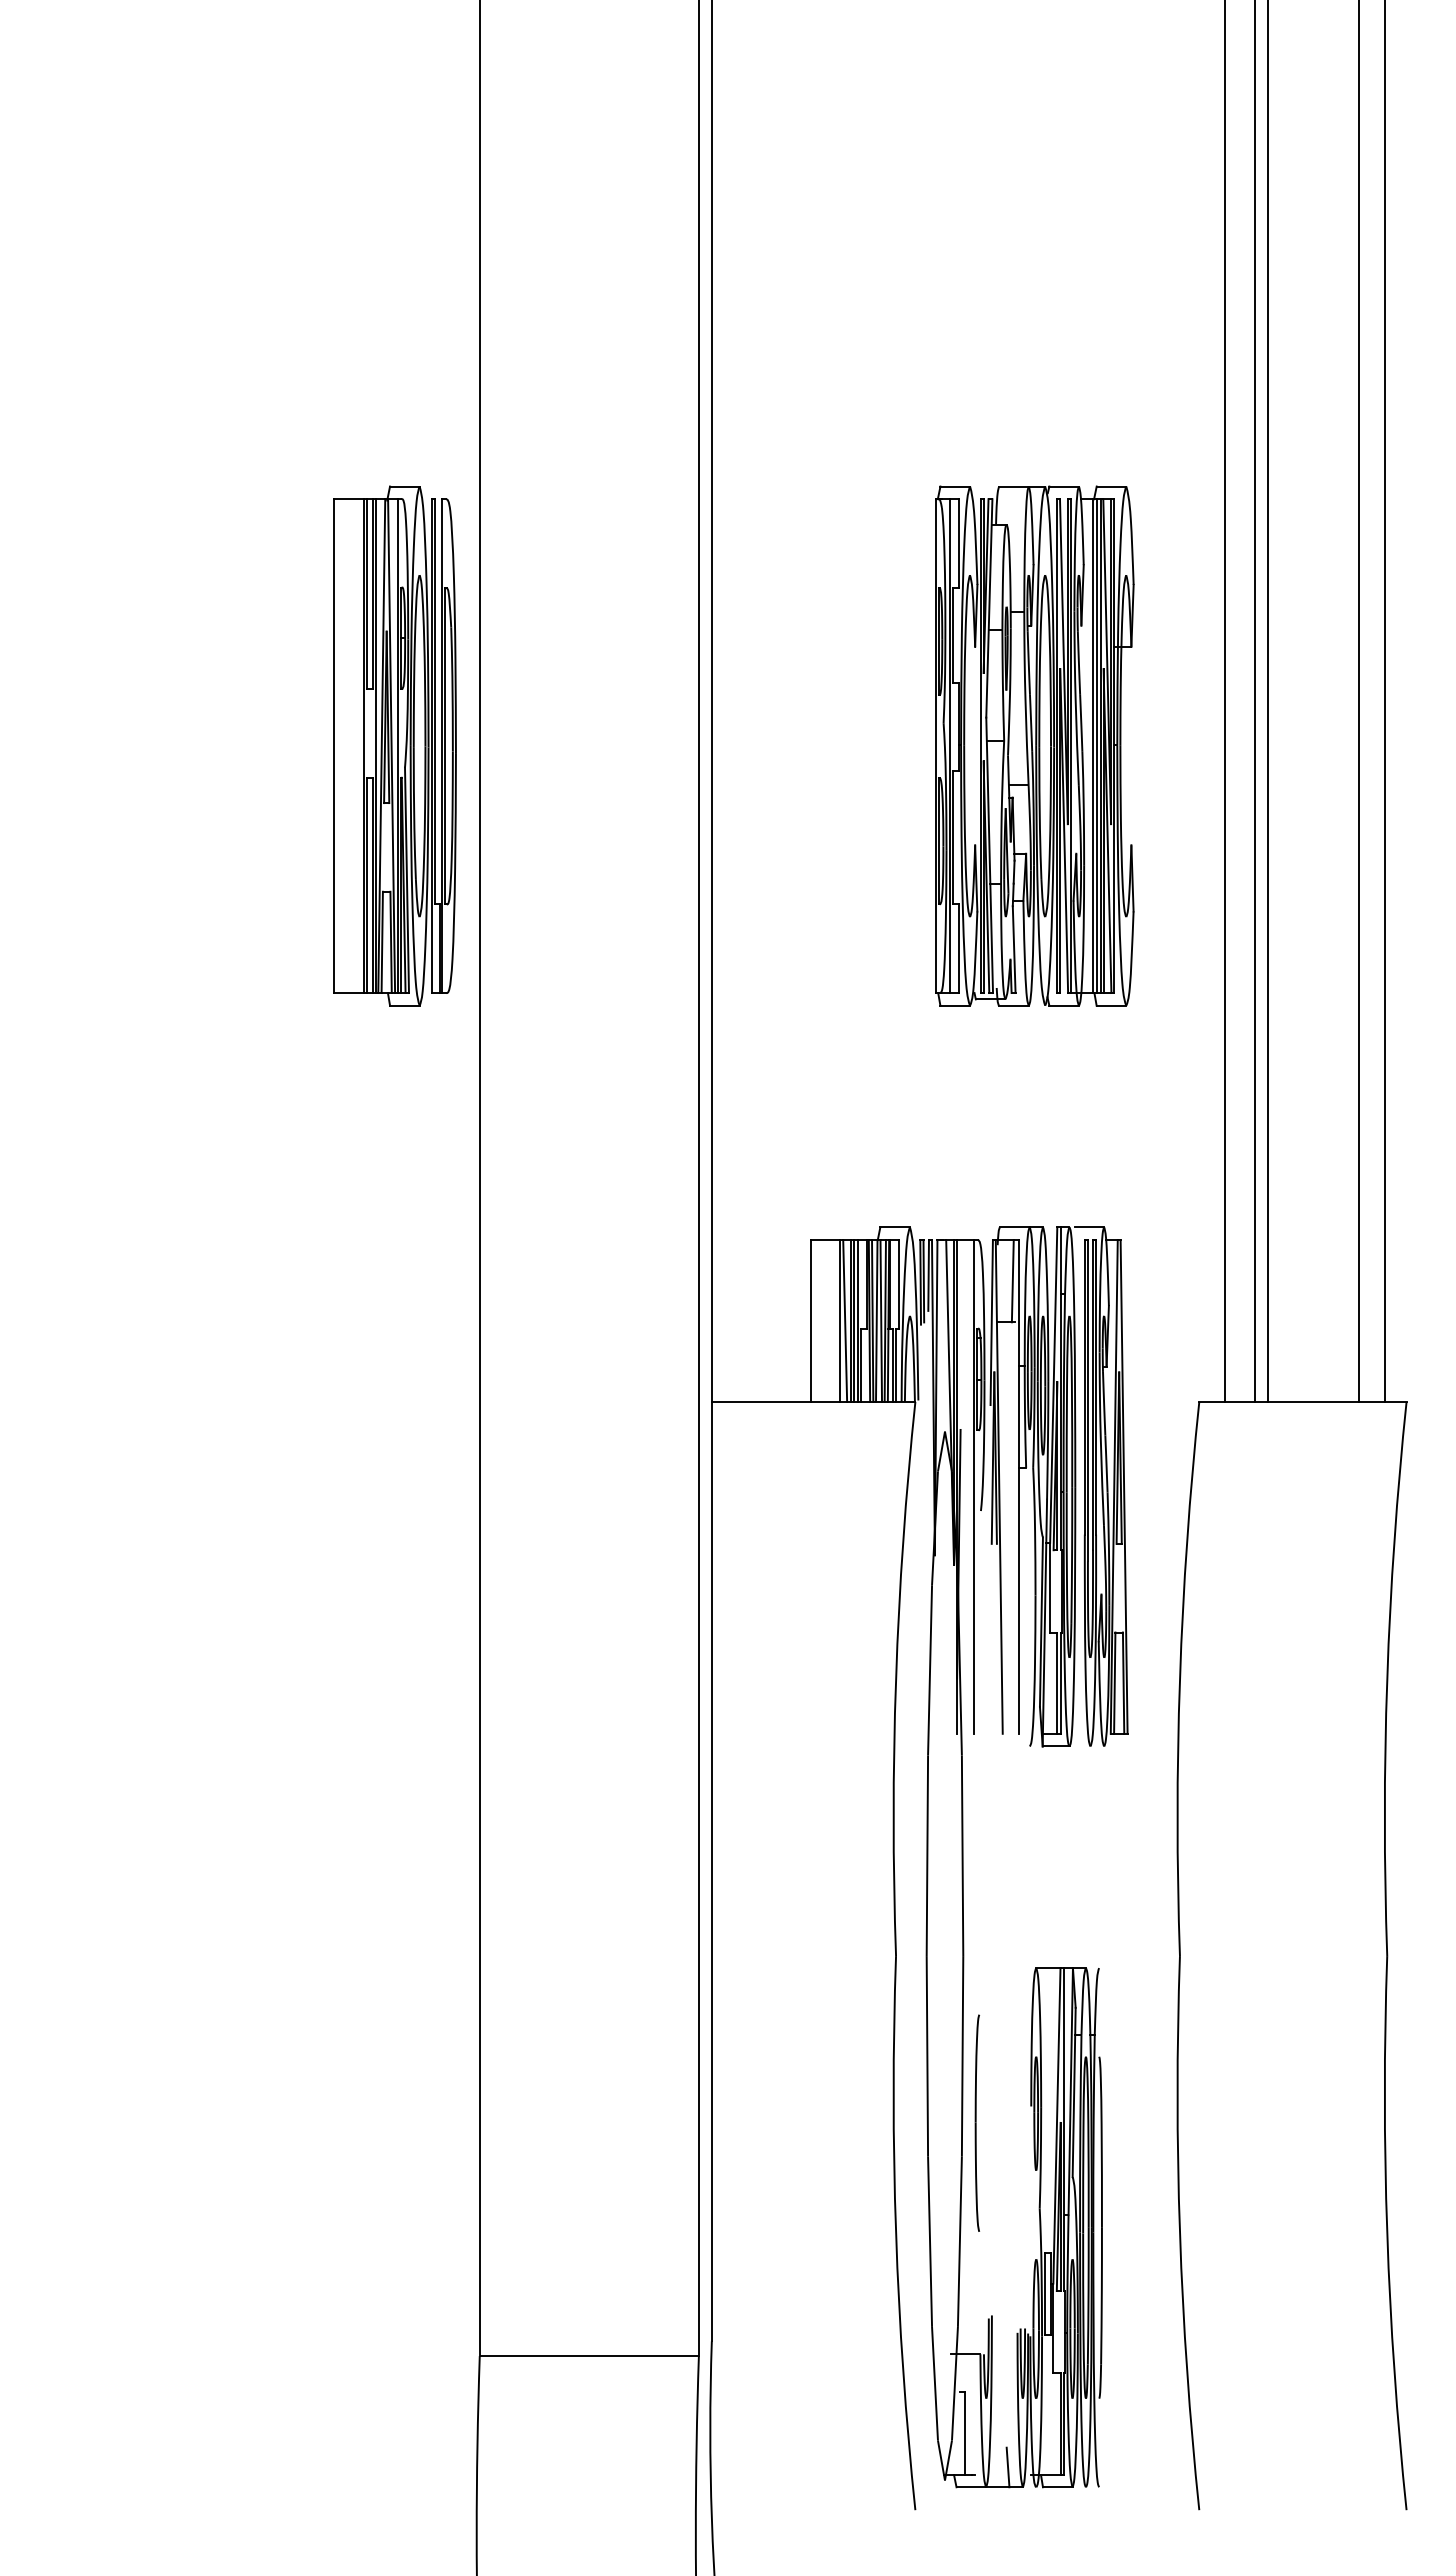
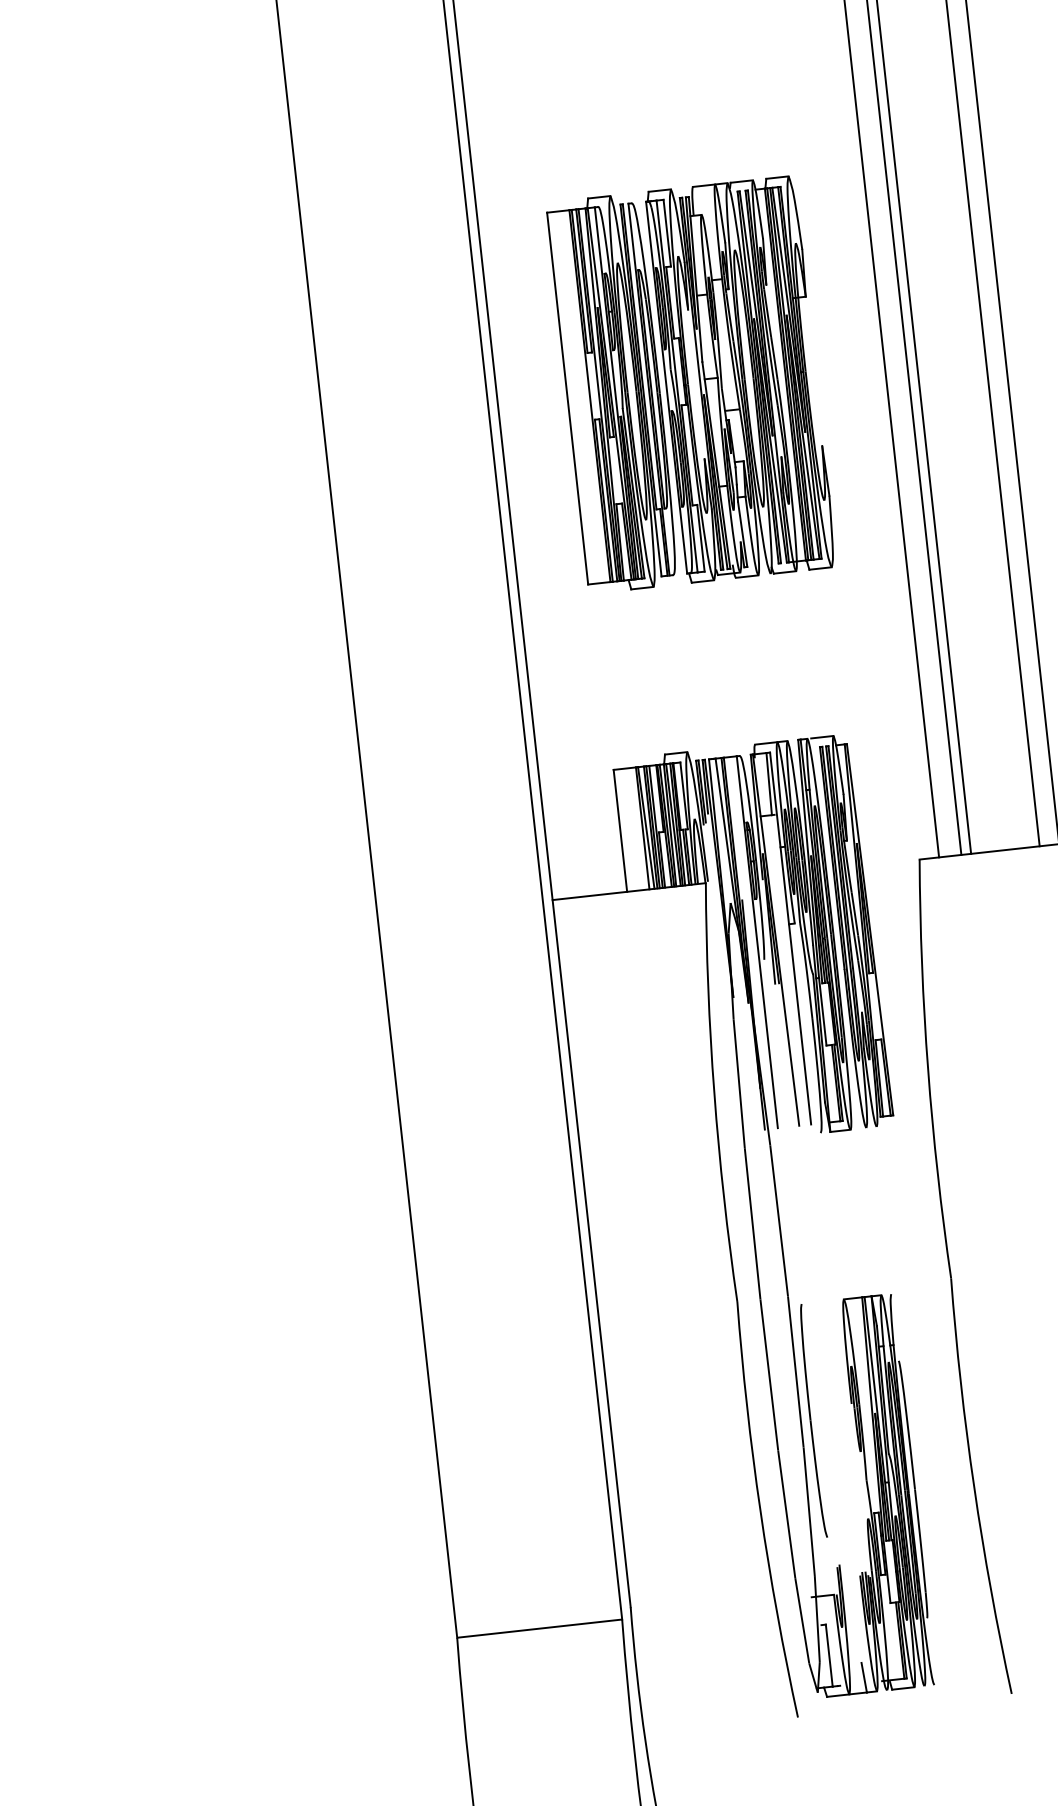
part: (394, 745) -> (612, 393), moved
part: (977, 2123) -> (812, 1421), size x1.43

